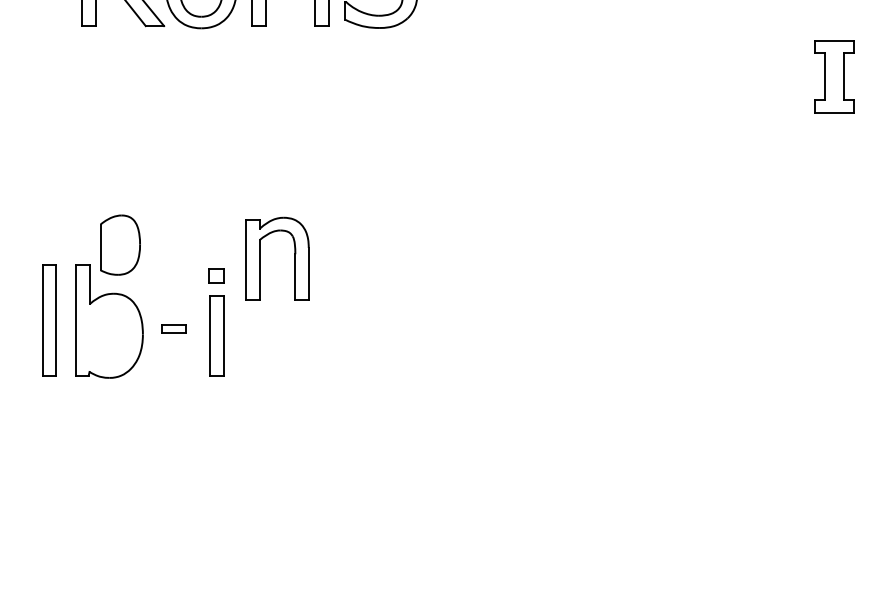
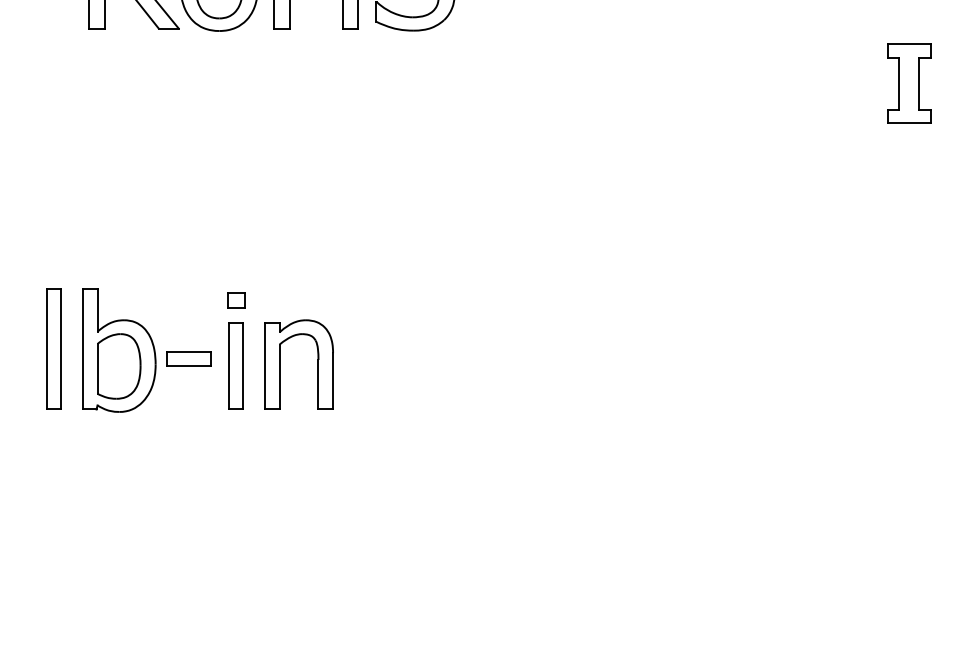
part: (120, 244) -> (119, 365), moved
part: (260, 258) -> (280, 364), moved
part: (173, 329) -> (188, 359), size x1.67

